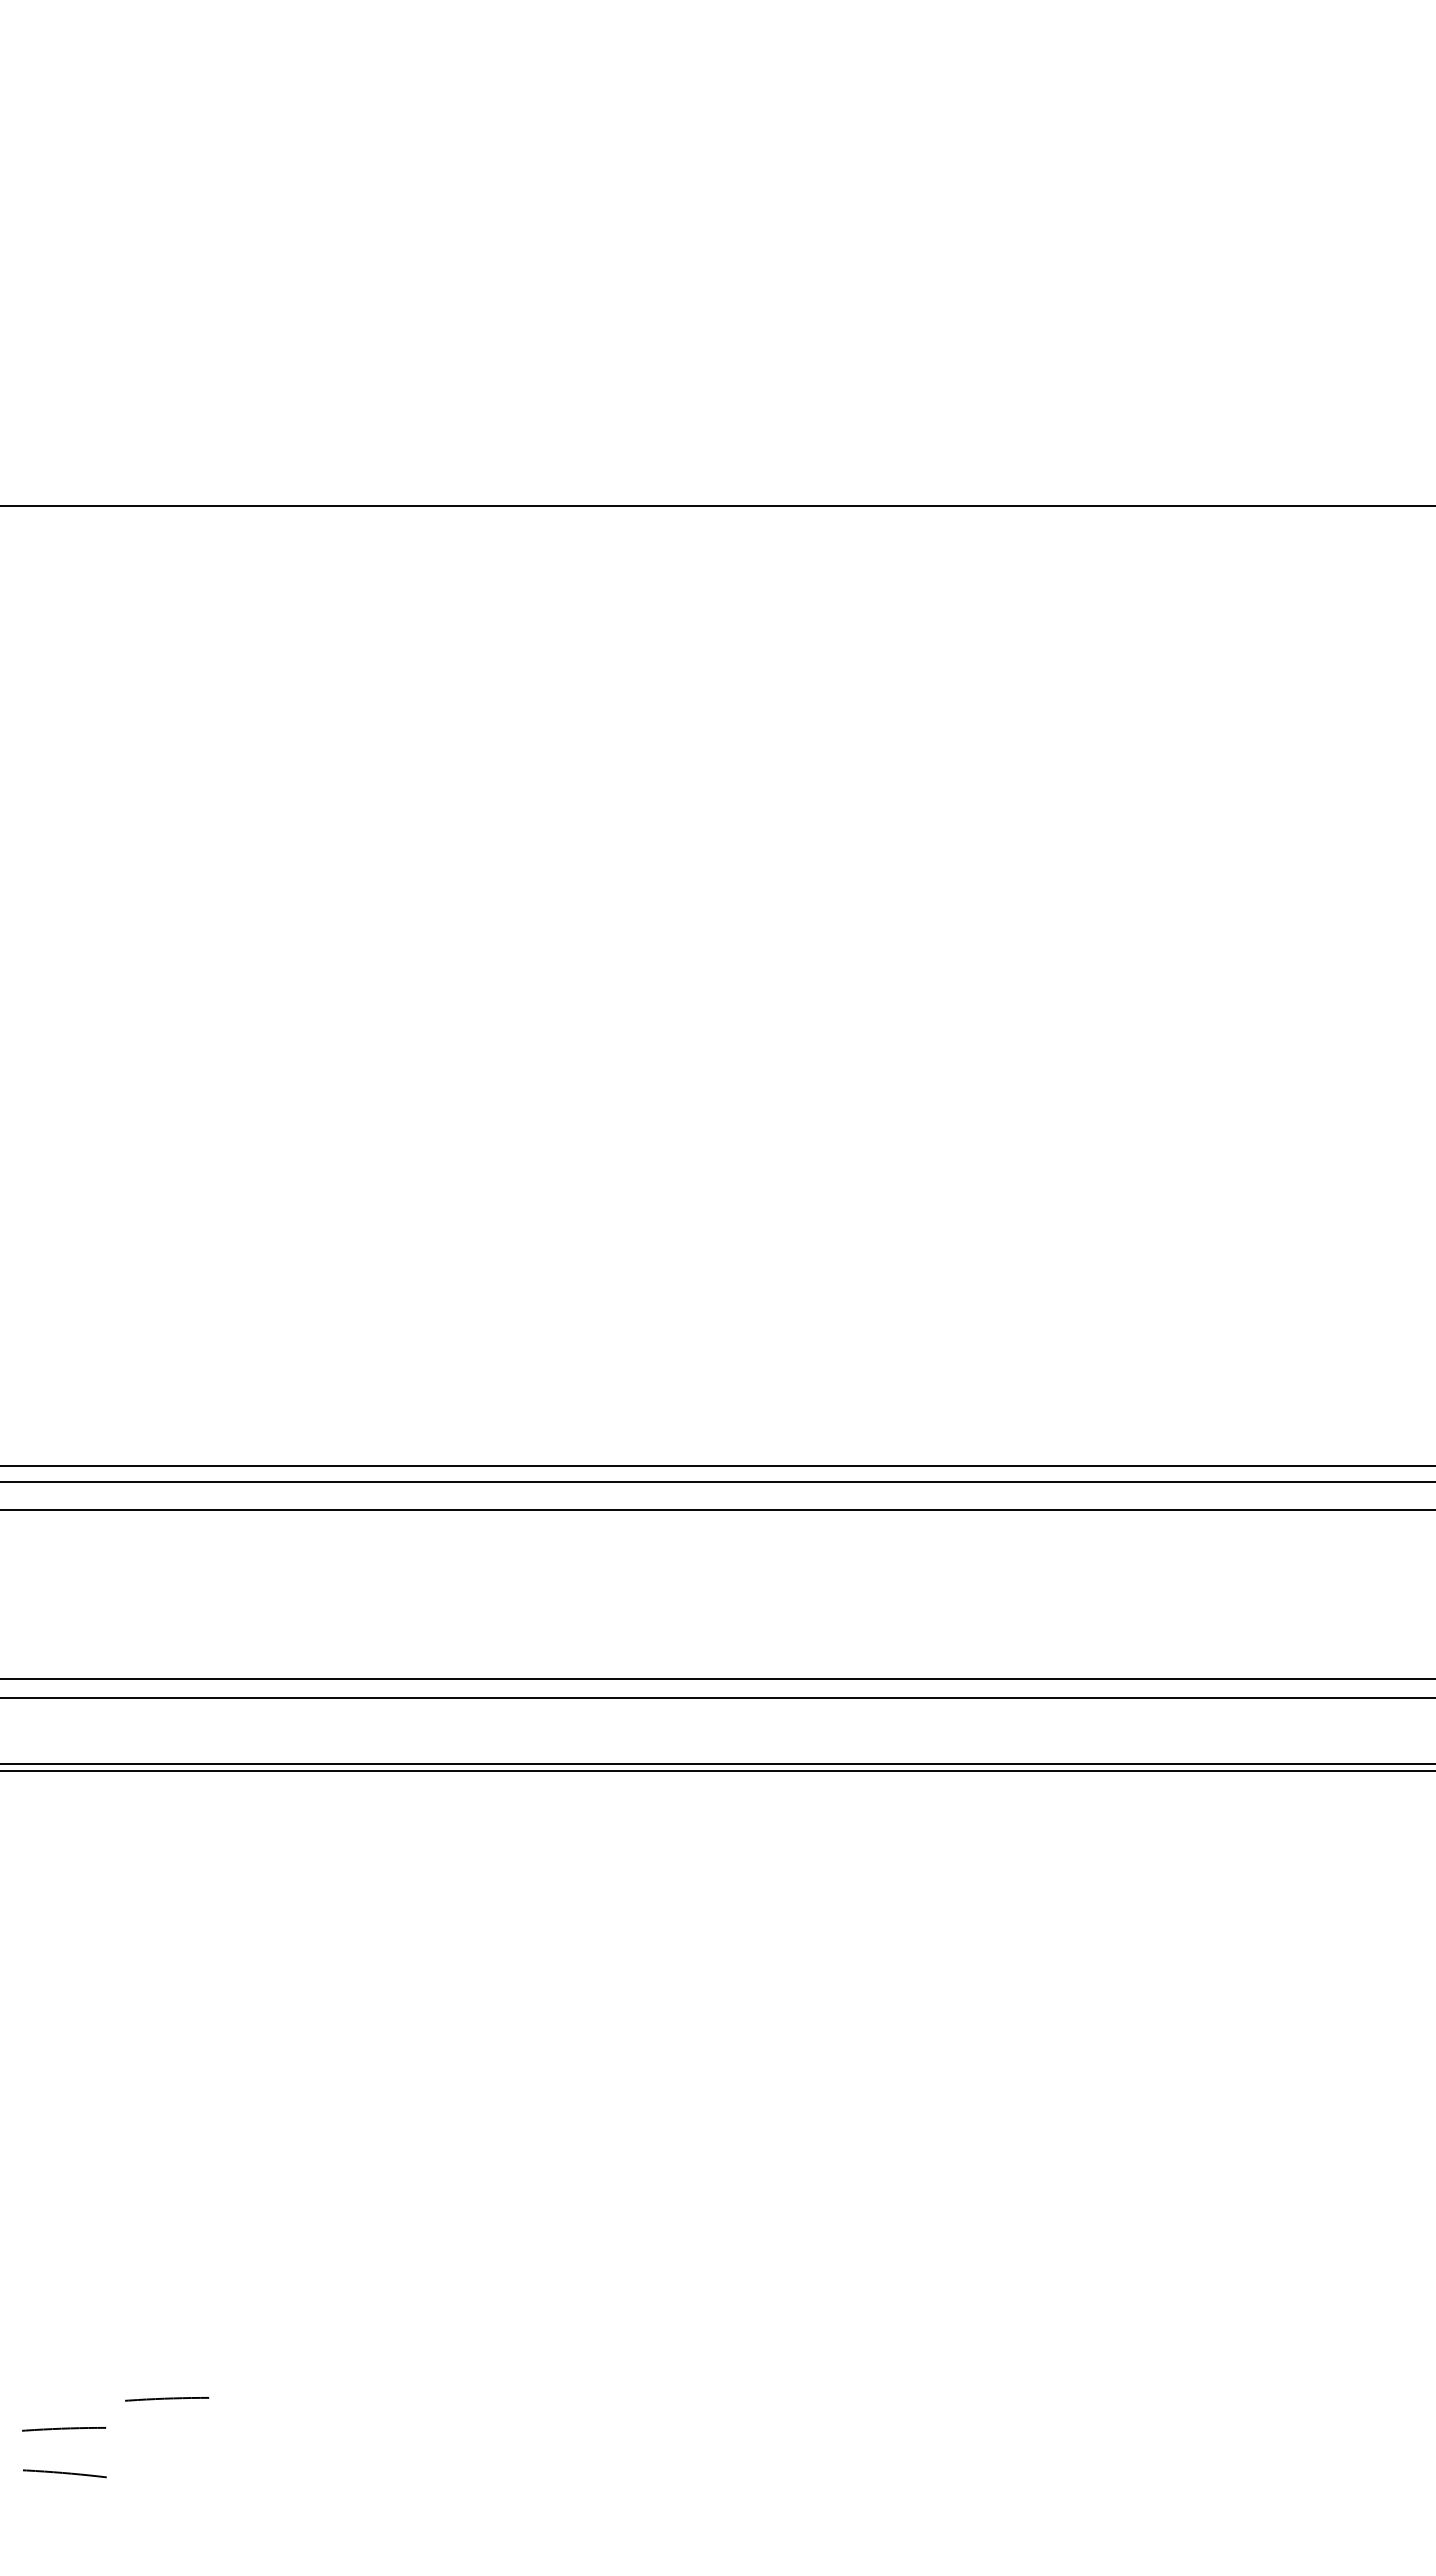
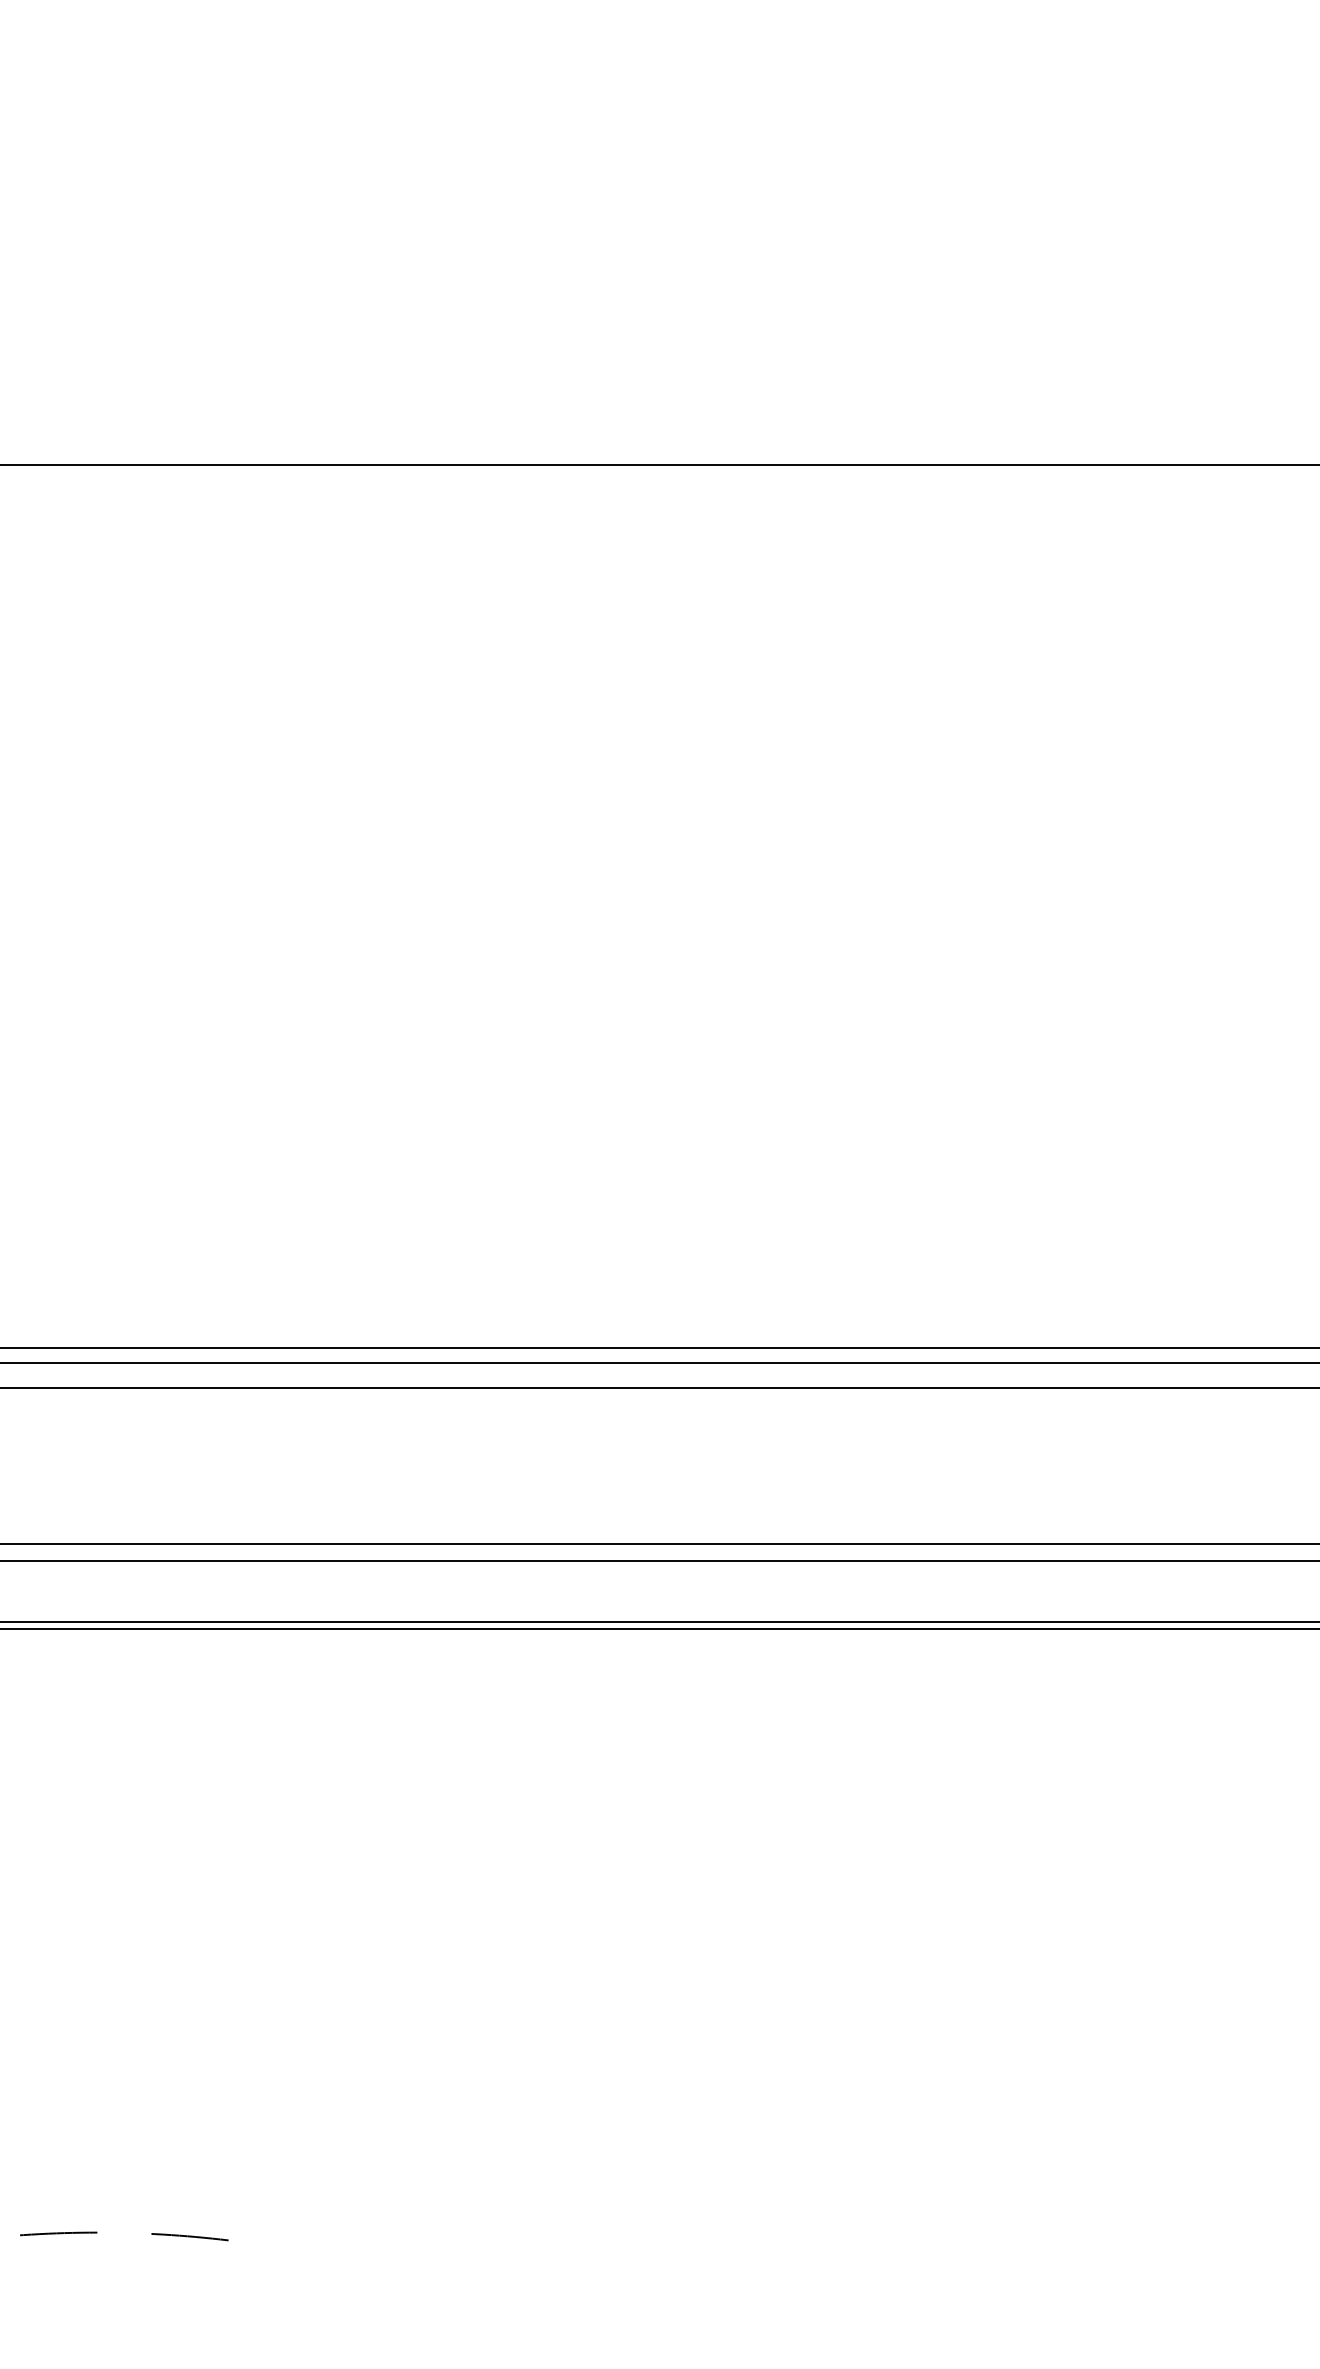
line: (167, 2399) -> (153, 2206), removed
line: (64, 2473) -> (189, 2236), moved

